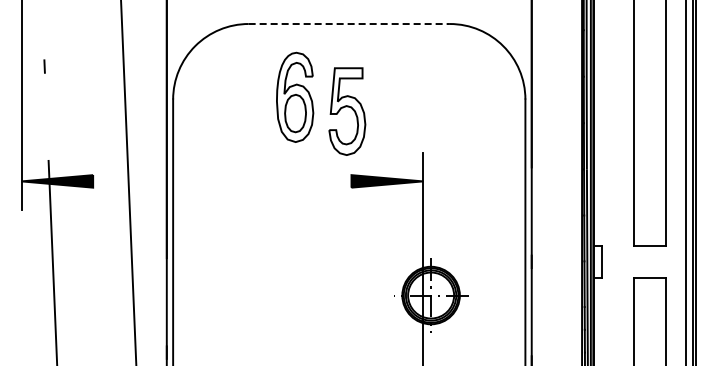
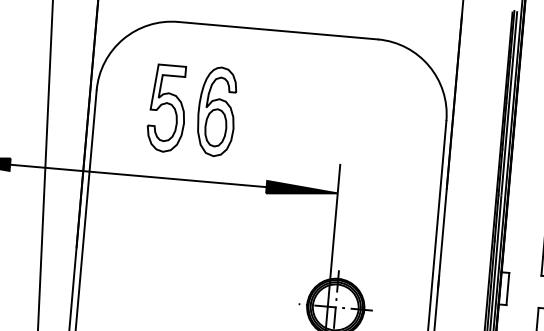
line: (349, 24) -> (278, 31), dashed -> solid
part: (295, 96) -> (217, 110), moved
part: (347, 111) -> (167, 108), moved
line: (222, 181) -> (138, 176), added

